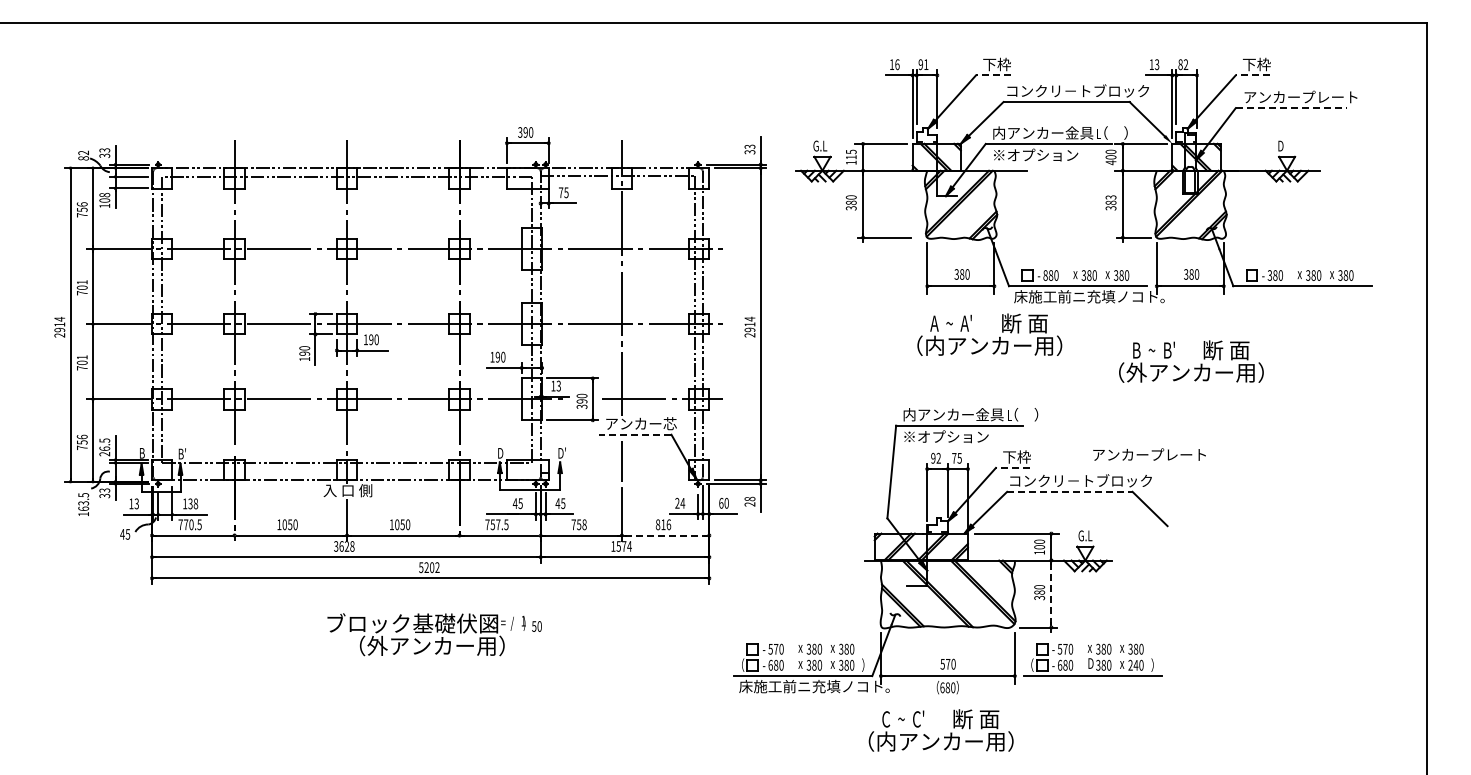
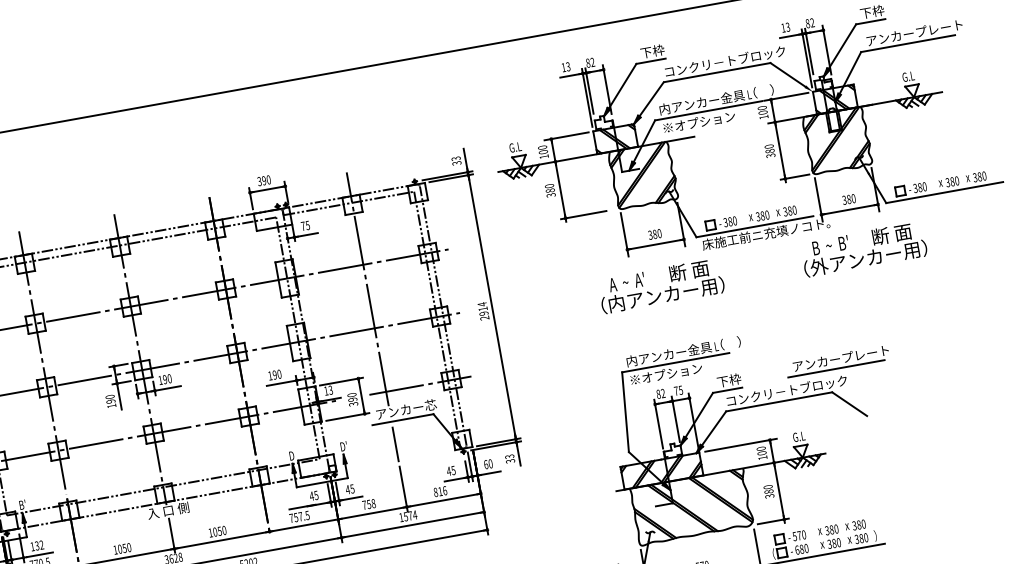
text: (897, 64) -> (568, 66), 16 -> 13
text: (923, 64) -> (590, 62), 91 -> 82
line: (992, 75) -> (650, 61), dashed -> solid
line: (1252, 75) -> (870, 21), dashed -> solid
line: (1291, 108) -> (908, 43), dashed -> solid
text: (1284, 145) -> (908, 76), D -> G.L
text: (850, 154) -> (542, 149), 115 -> 100
text: (1110, 162) -> (763, 117), 400 -> 100
text: (1110, 197) -> (768, 146), 383 -> 380
text: (1045, 275) -> (725, 222), 880 -> 380
text: (989, 334) -> (661, 285), moved
text: (1191, 361) -> (864, 249), moved
line: (634, 434) -> (402, 419), dashed -> solid
text: (933, 458) -> (658, 394), 92 -> 82
line: (1142, 465) -> (836, 368), added
line: (1012, 467) -> (726, 390), dashed -> solid
line: (1069, 491) -> (778, 401), dashed -> solid
text: (749, 501) -> (509, 458), 28 -> 33
text: (680, 502) -> (451, 470), 24 -> 45
text: (195, 503) -> (41, 544), 138 -> 132
line: (666, 535) -> (444, 500), dashed -> solid
line: (1051, 593) -> (779, 490), dashed -> solid
text: (1090, 663) -> (822, 543), D -> x
text: (1133, 665) -> (859, 539), 240 -> 380

